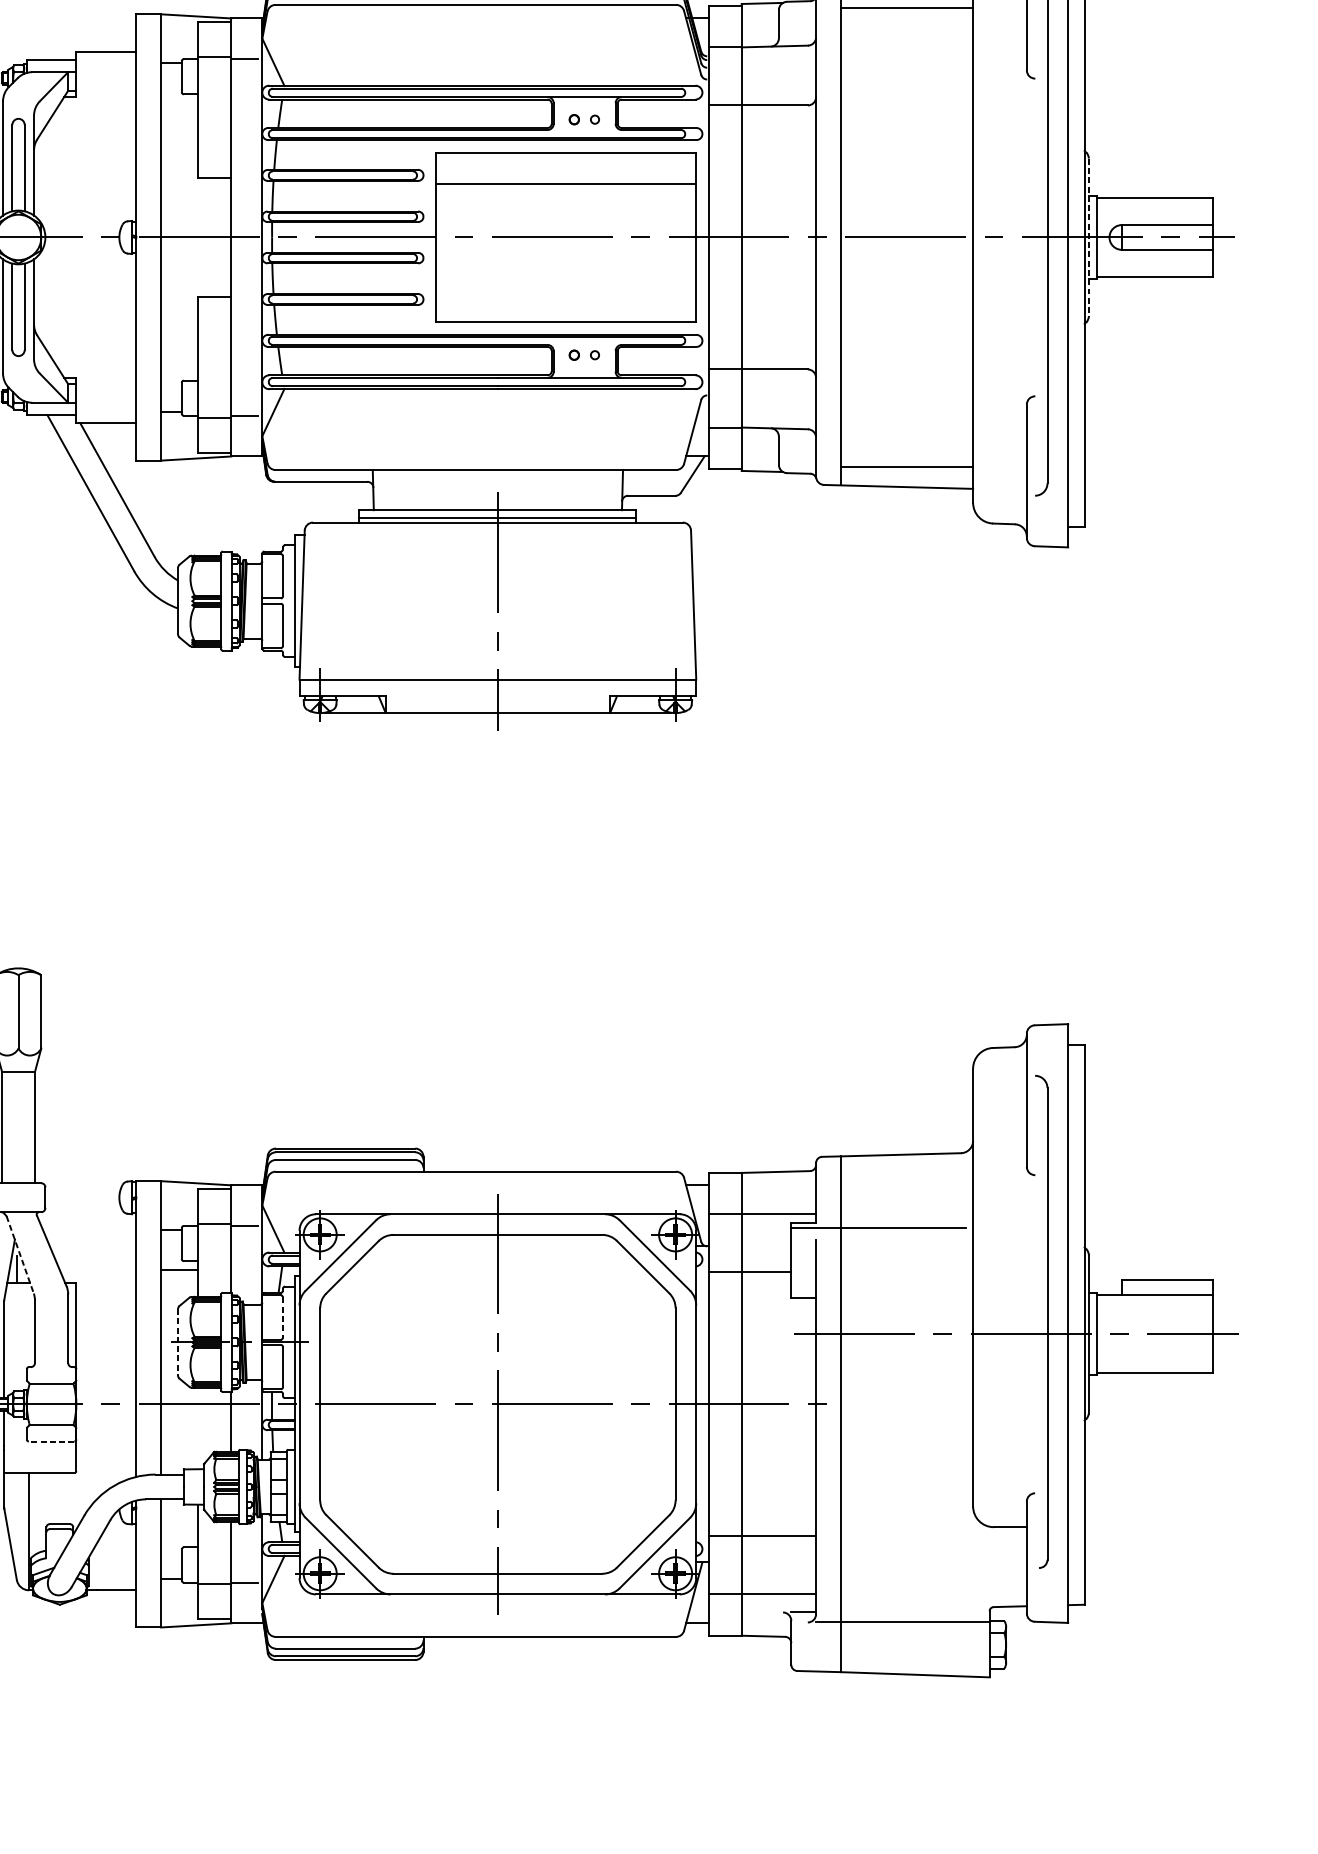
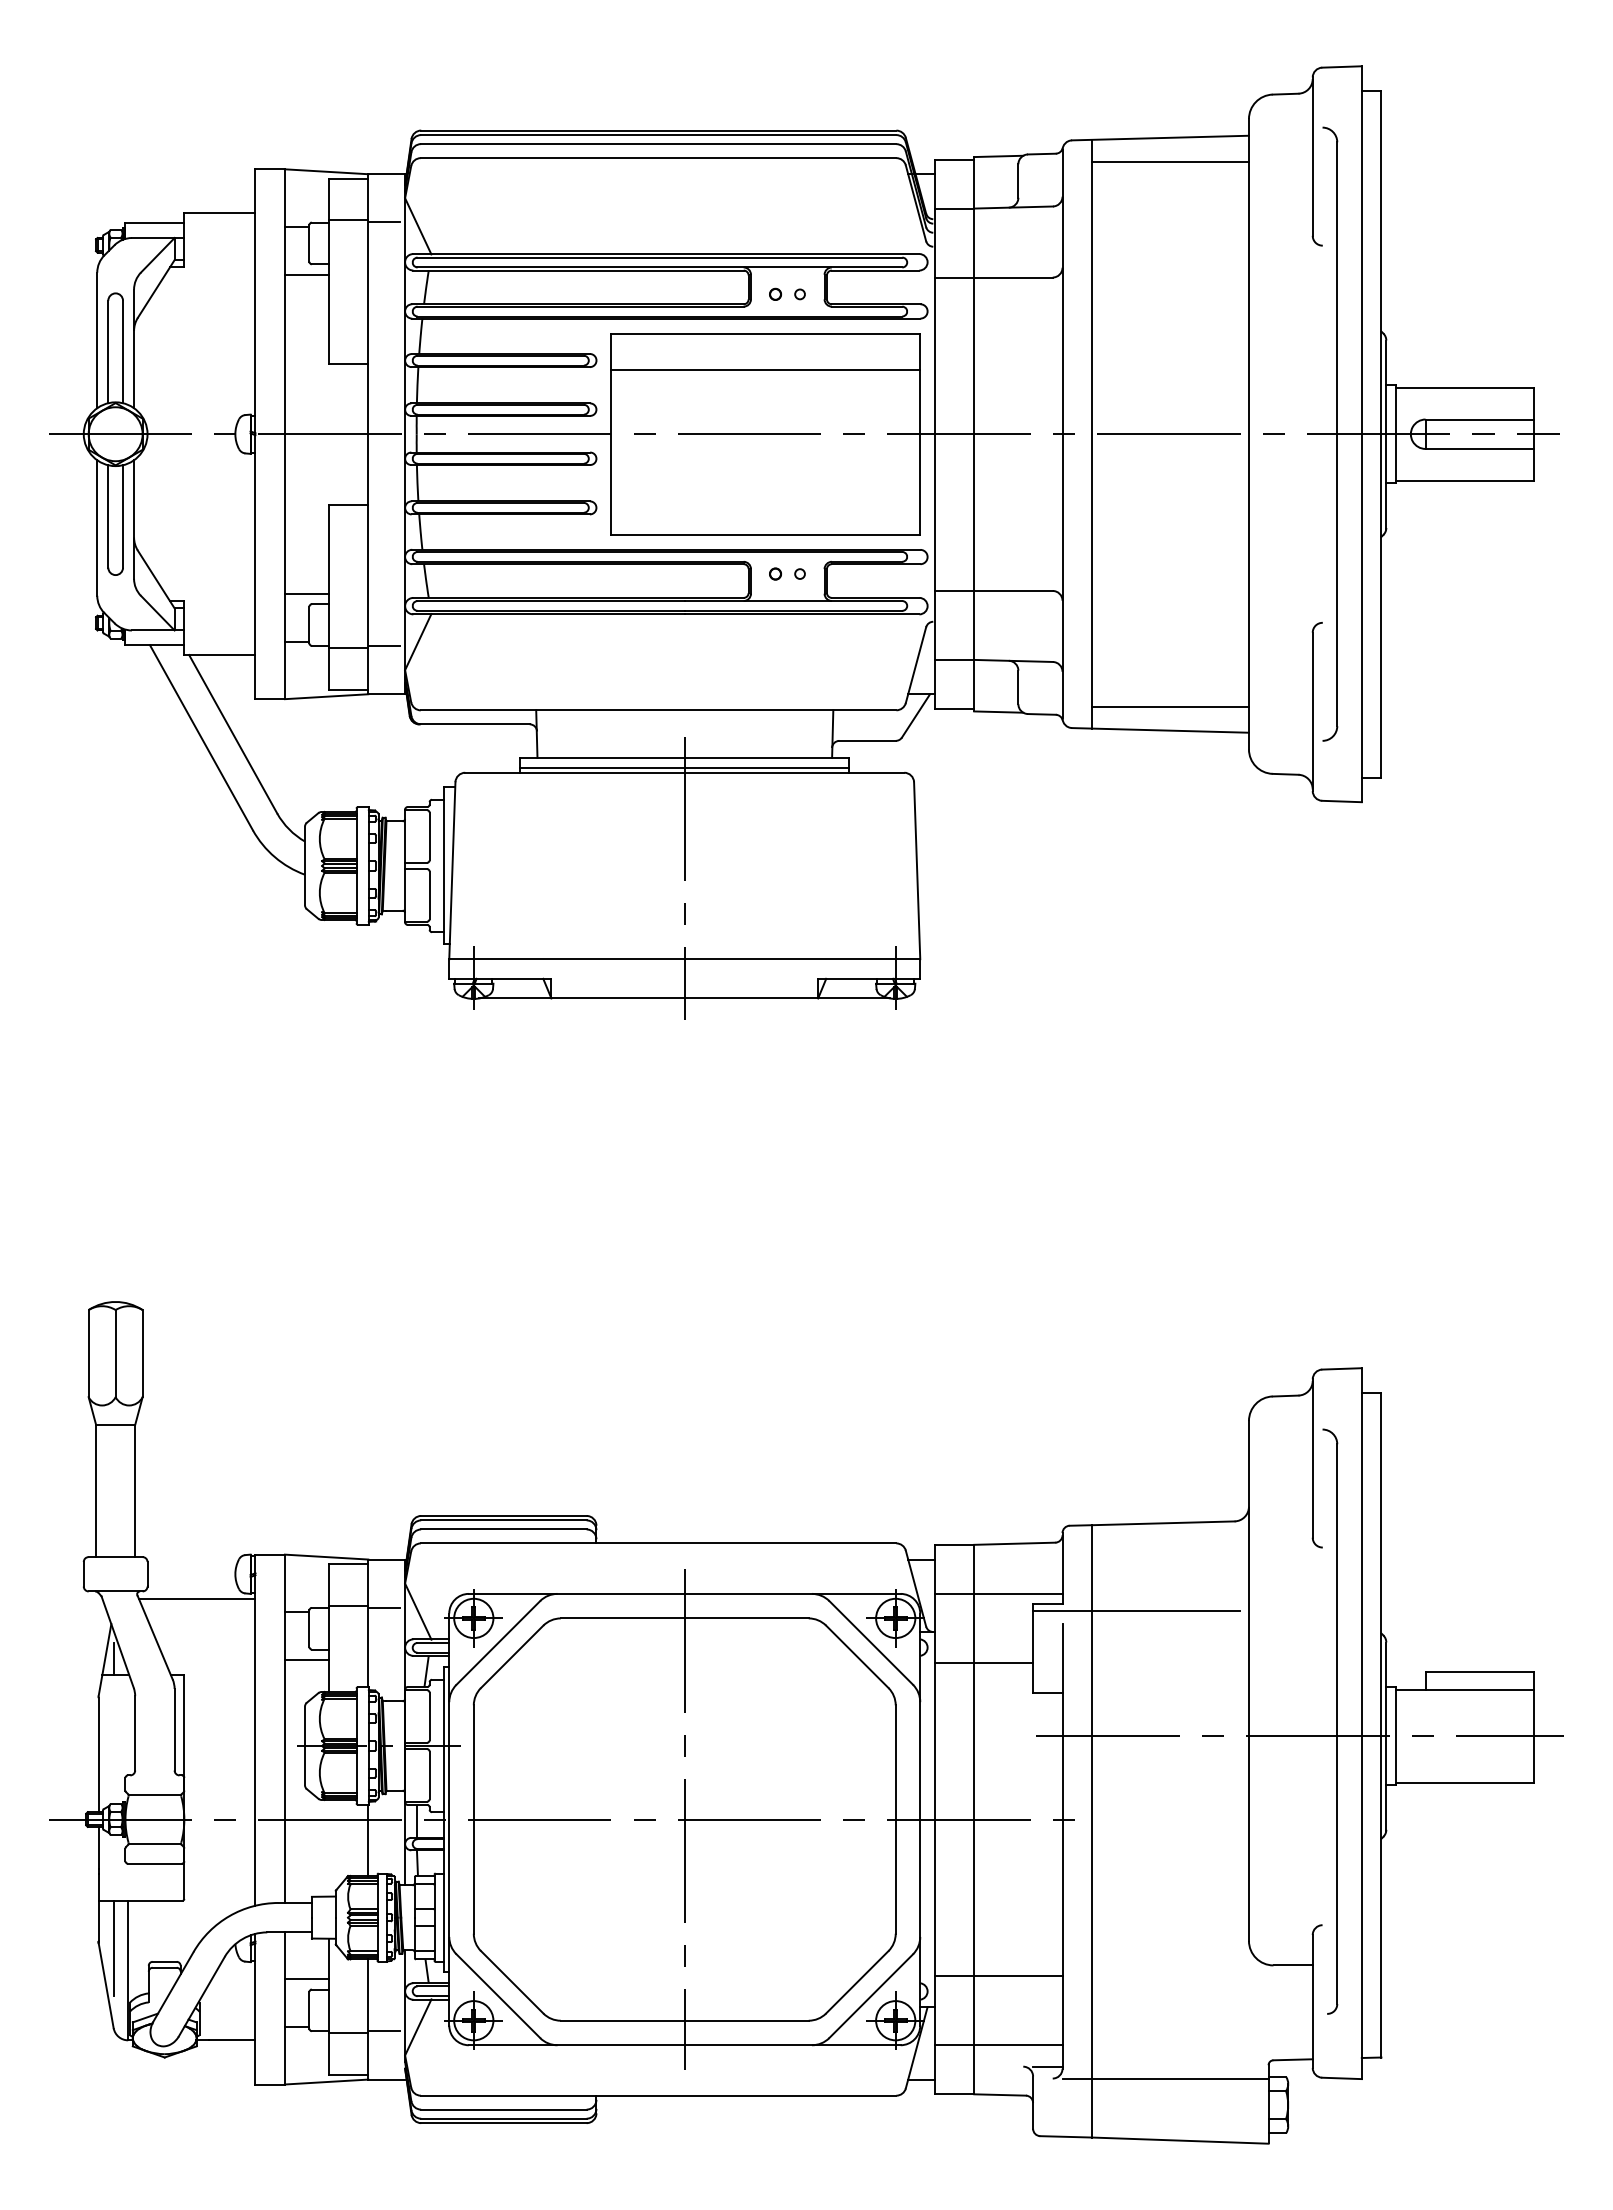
line: (179, 102) -> (306, 274), added
line: (1088, 237) -> (1386, 434), dashed -> solid
line: (179, 371) -> (306, 593), added
line: (86, 1218) -> (196, 1598), added
line: (20, 1255) -> (117, 1642), dashed -> solid
line: (282, 1317) -> (429, 1716), dashed -> solid
line: (178, 1342) -> (305, 1746), dashed -> solid
line: (51, 1441) -> (154, 1863), dashed -> solid
line: (16, 1512) -> (113, 1948), added
line: (179, 1539) -> (306, 1979), added

